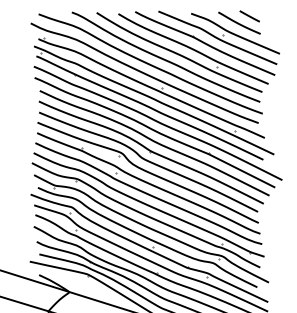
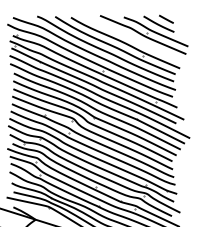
part: (205, 43) -> (134, 39), removed

